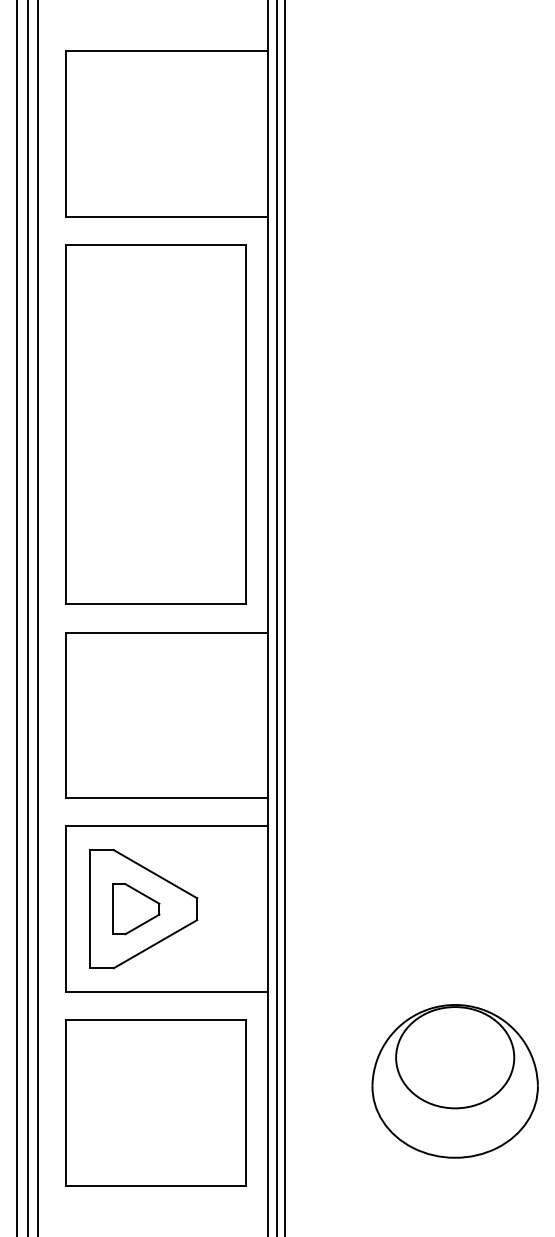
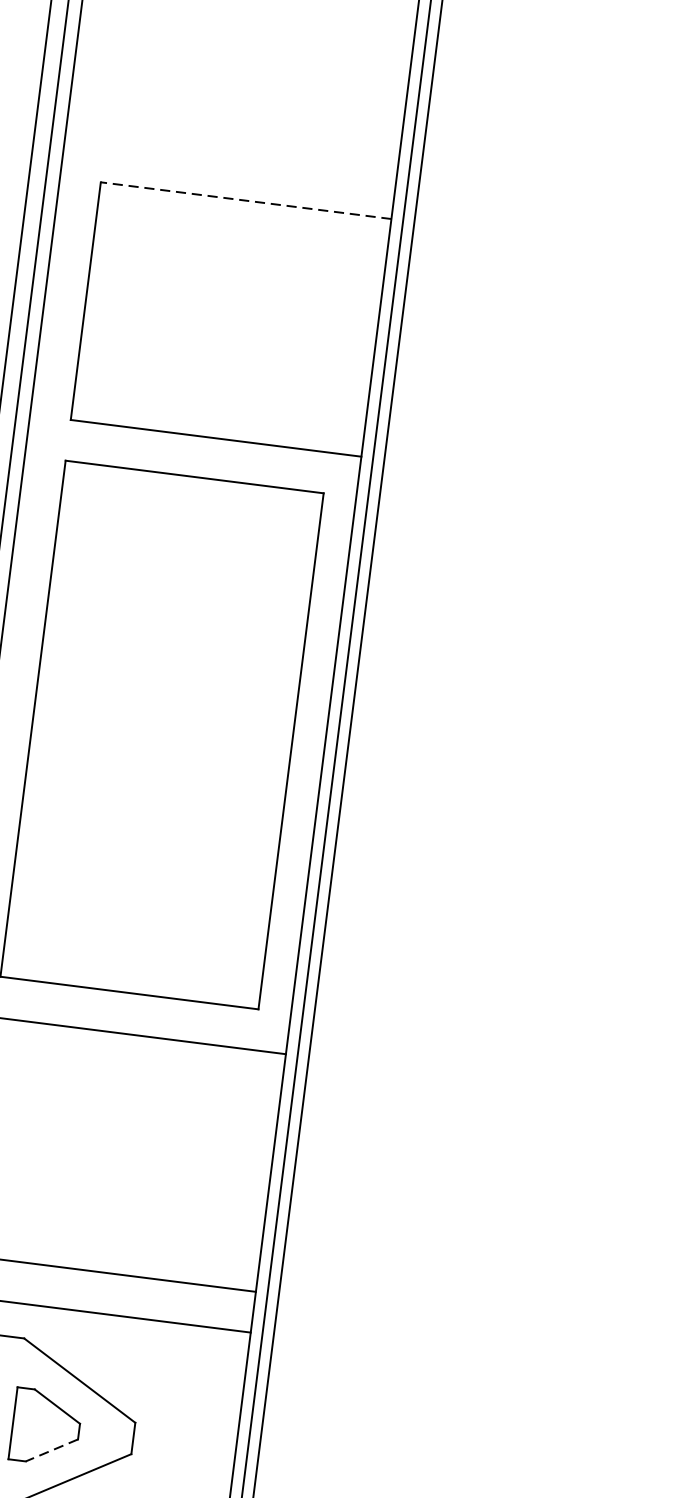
line: (166, 51) -> (244, 200), solid -> dashed
line: (142, 924) -> (52, 1450), solid -> dashed

